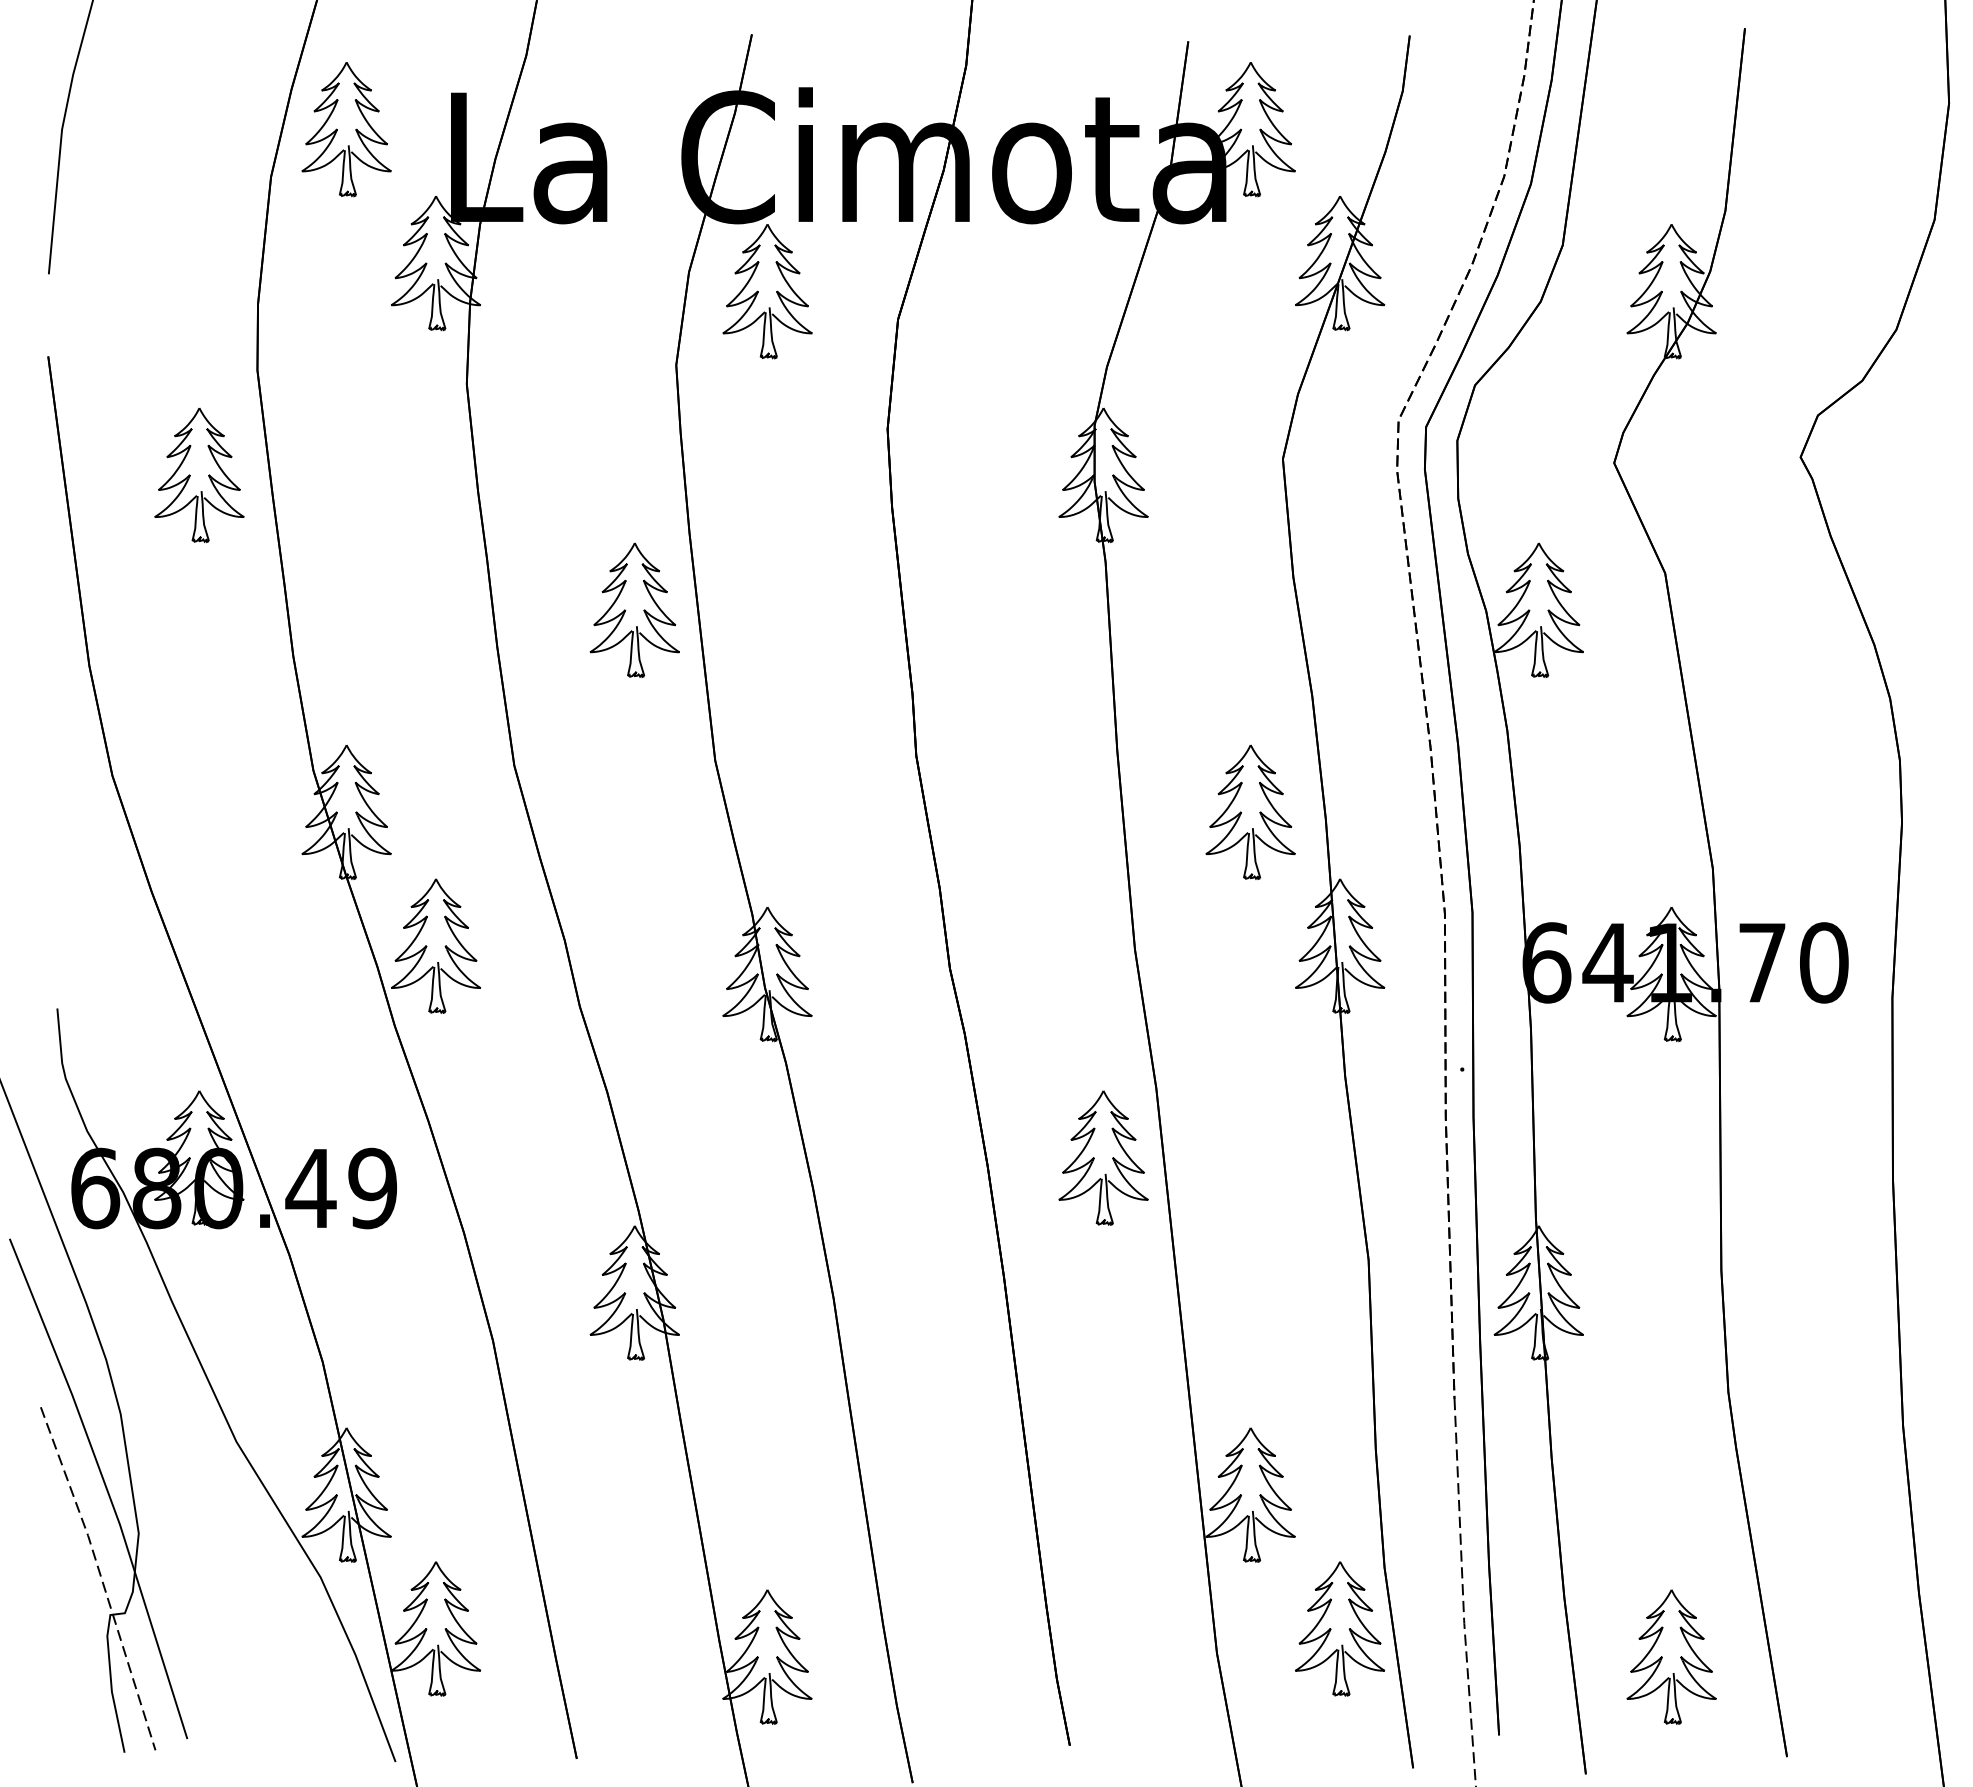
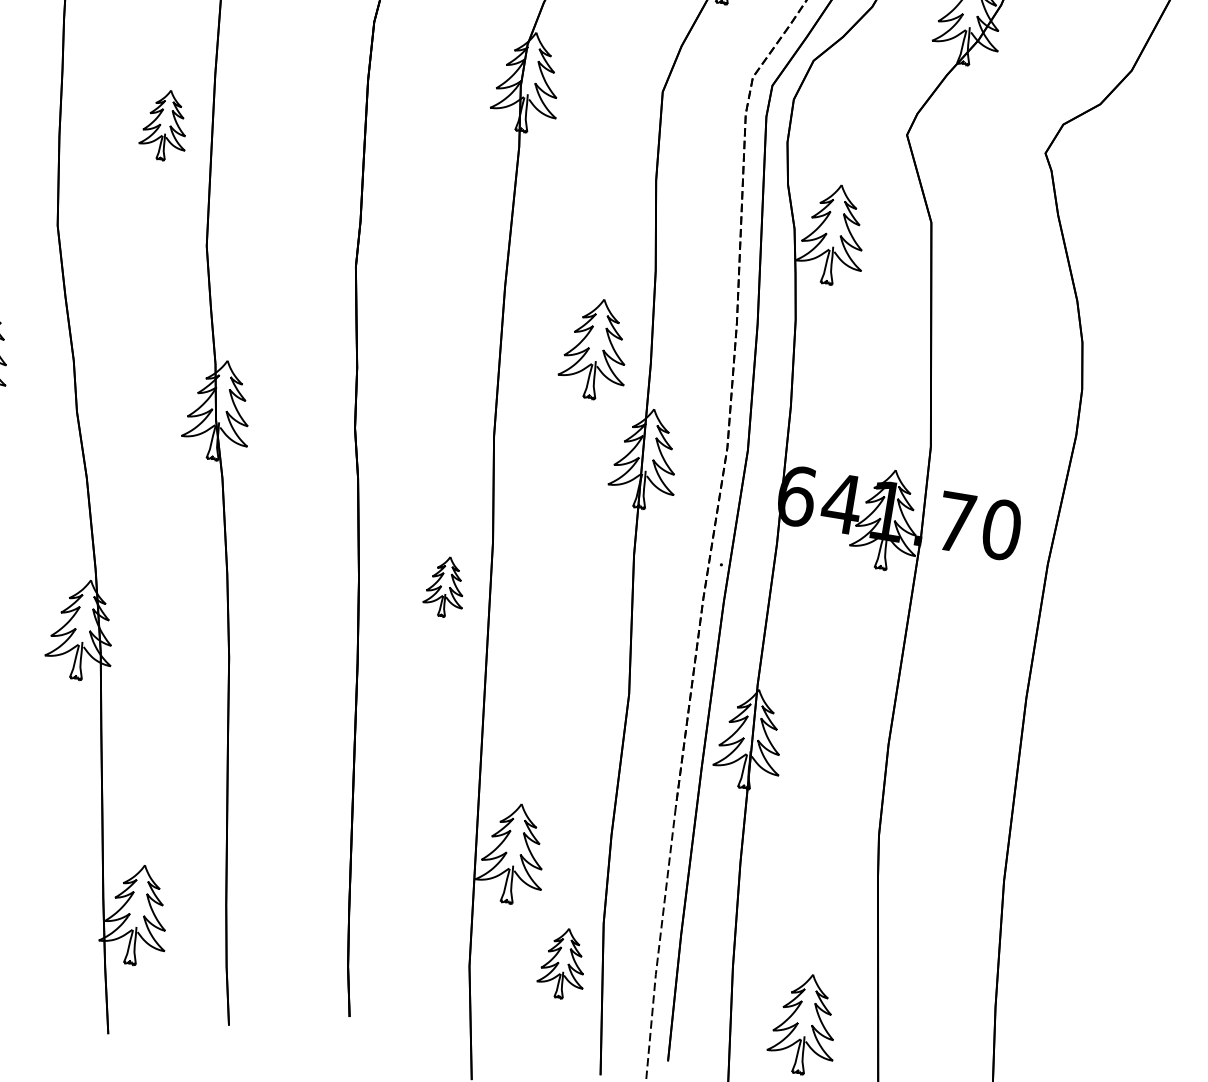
part: (634, 609) -> (165, 124), size x0.7
part: (1103, 1157) -> (445, 586), size x0.6
part: (1340, 1628) -> (563, 963), size x0.7

